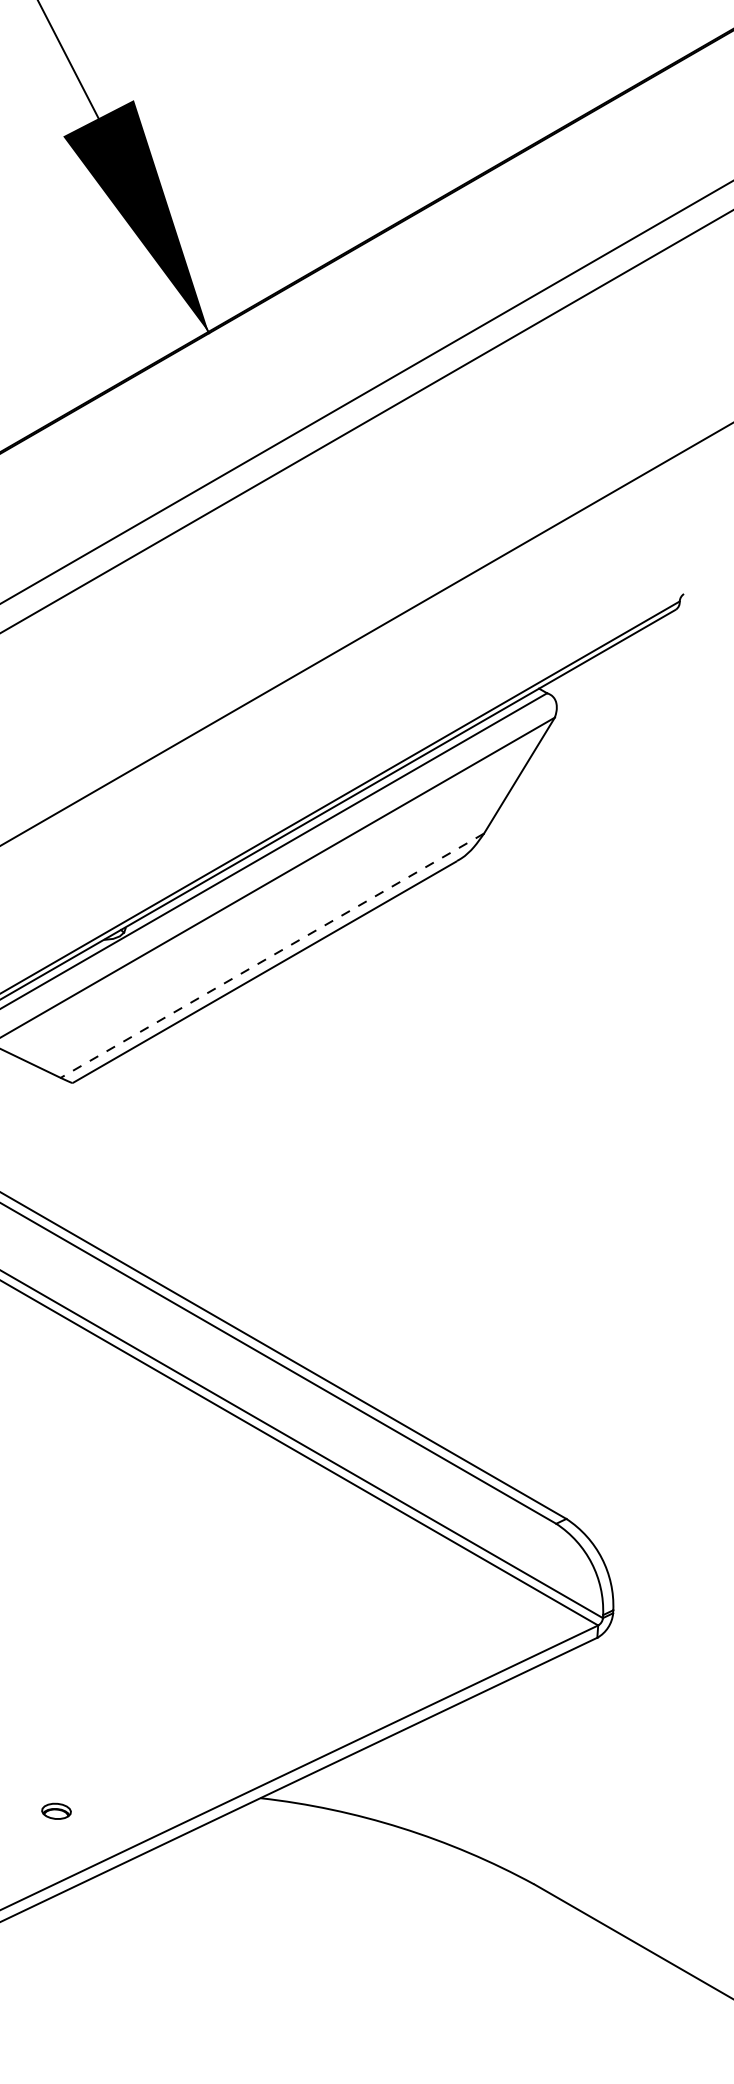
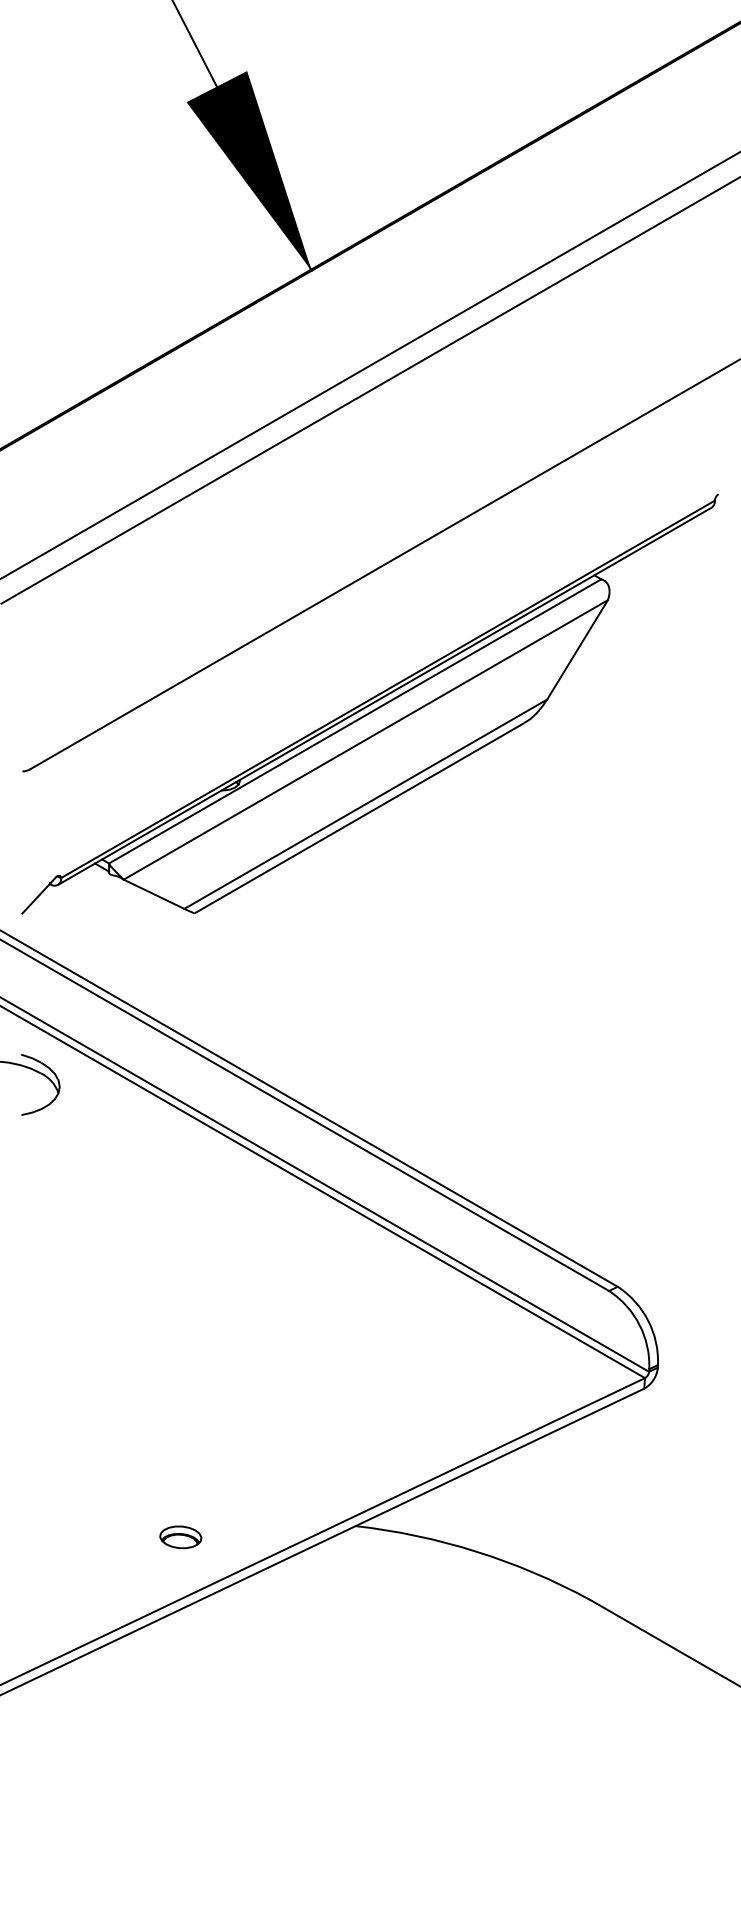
line: (271, 956) -> (365, 804), dashed -> solid
part: (56, 1811) -> (180, 1537), size x1.67

